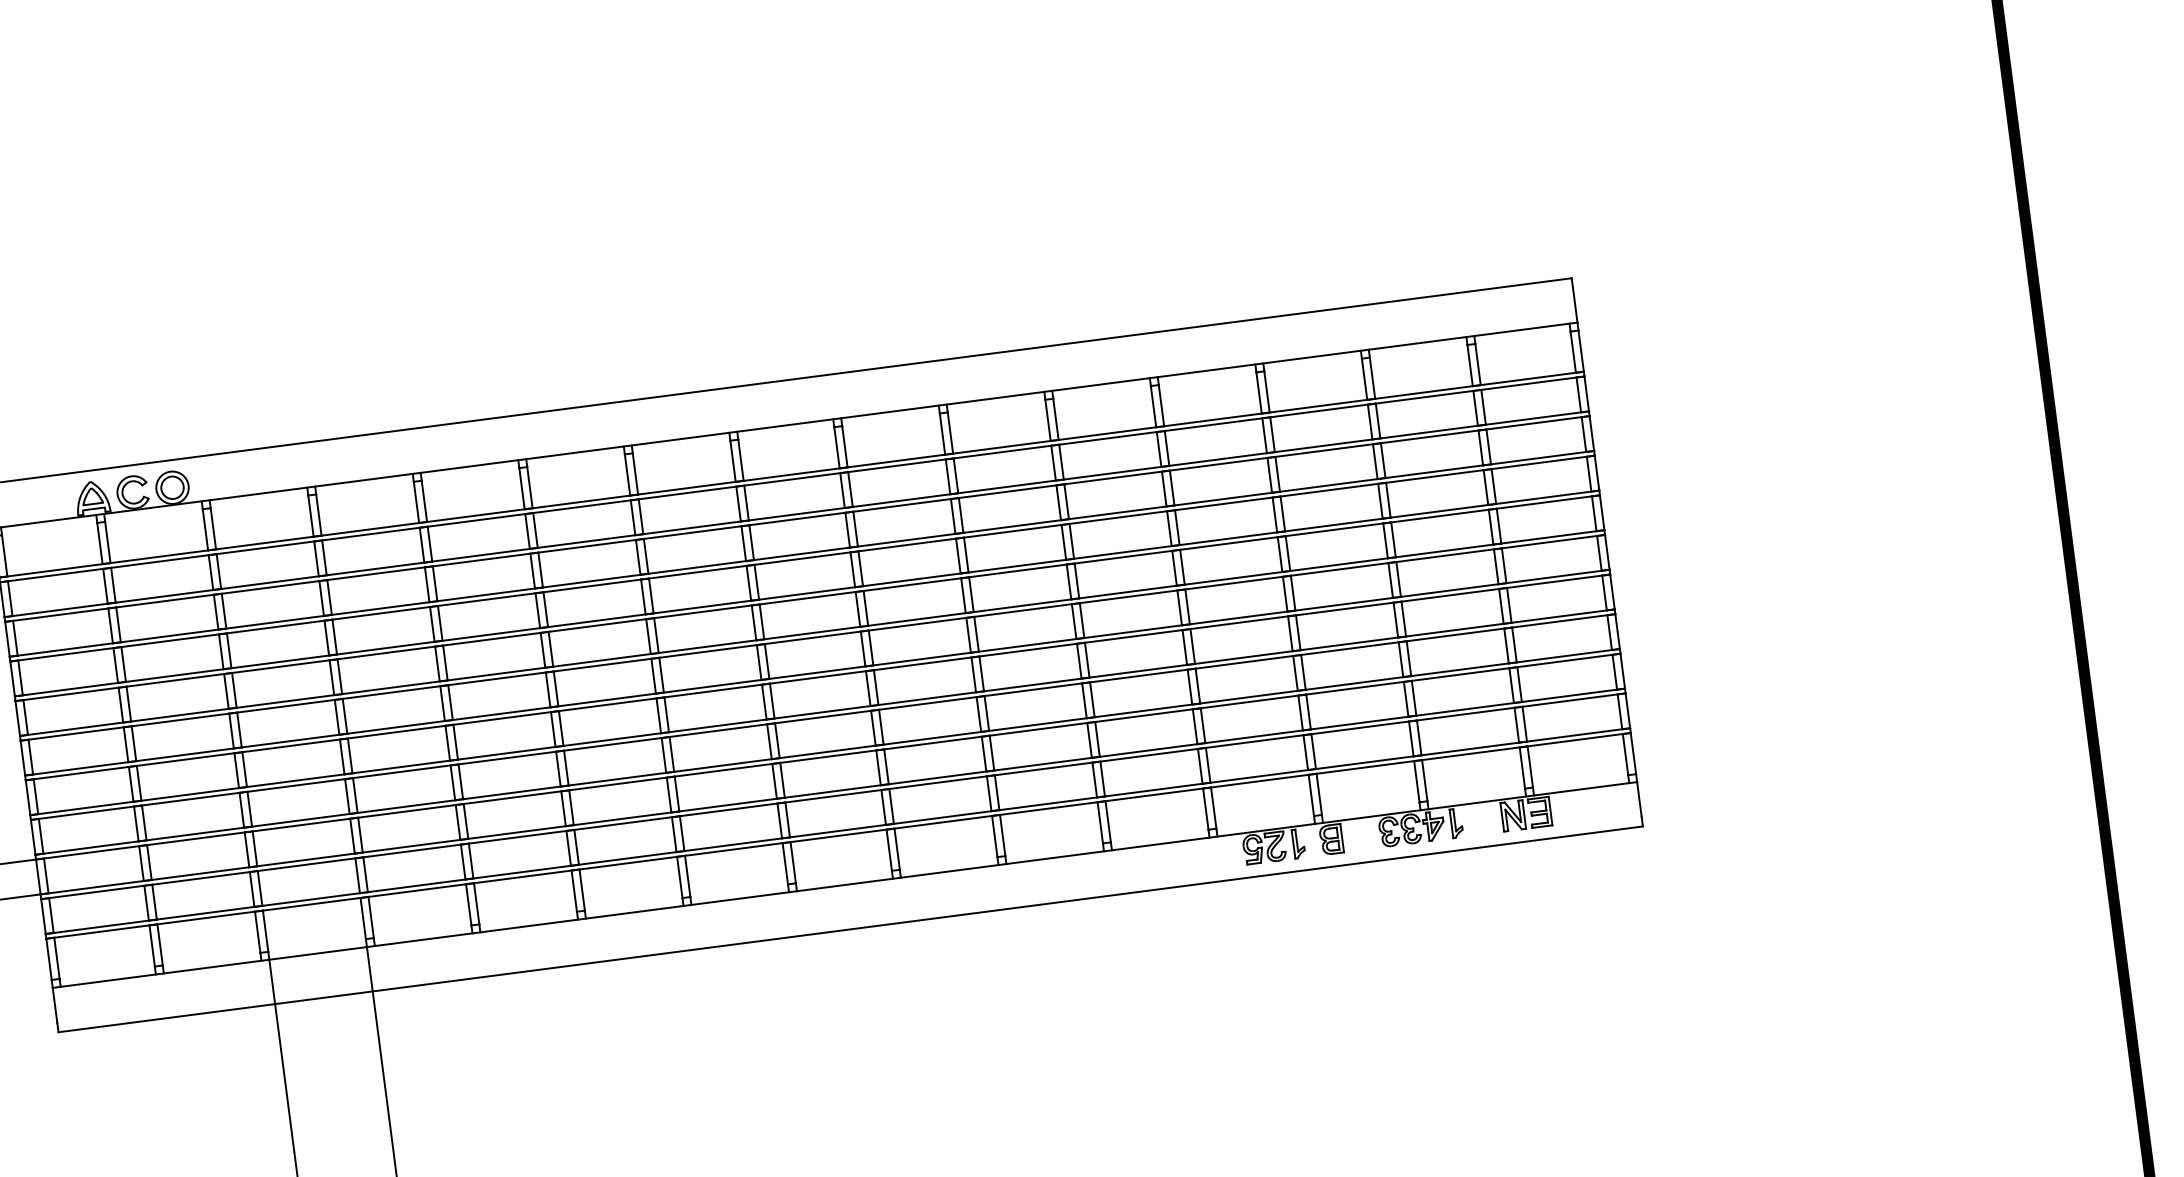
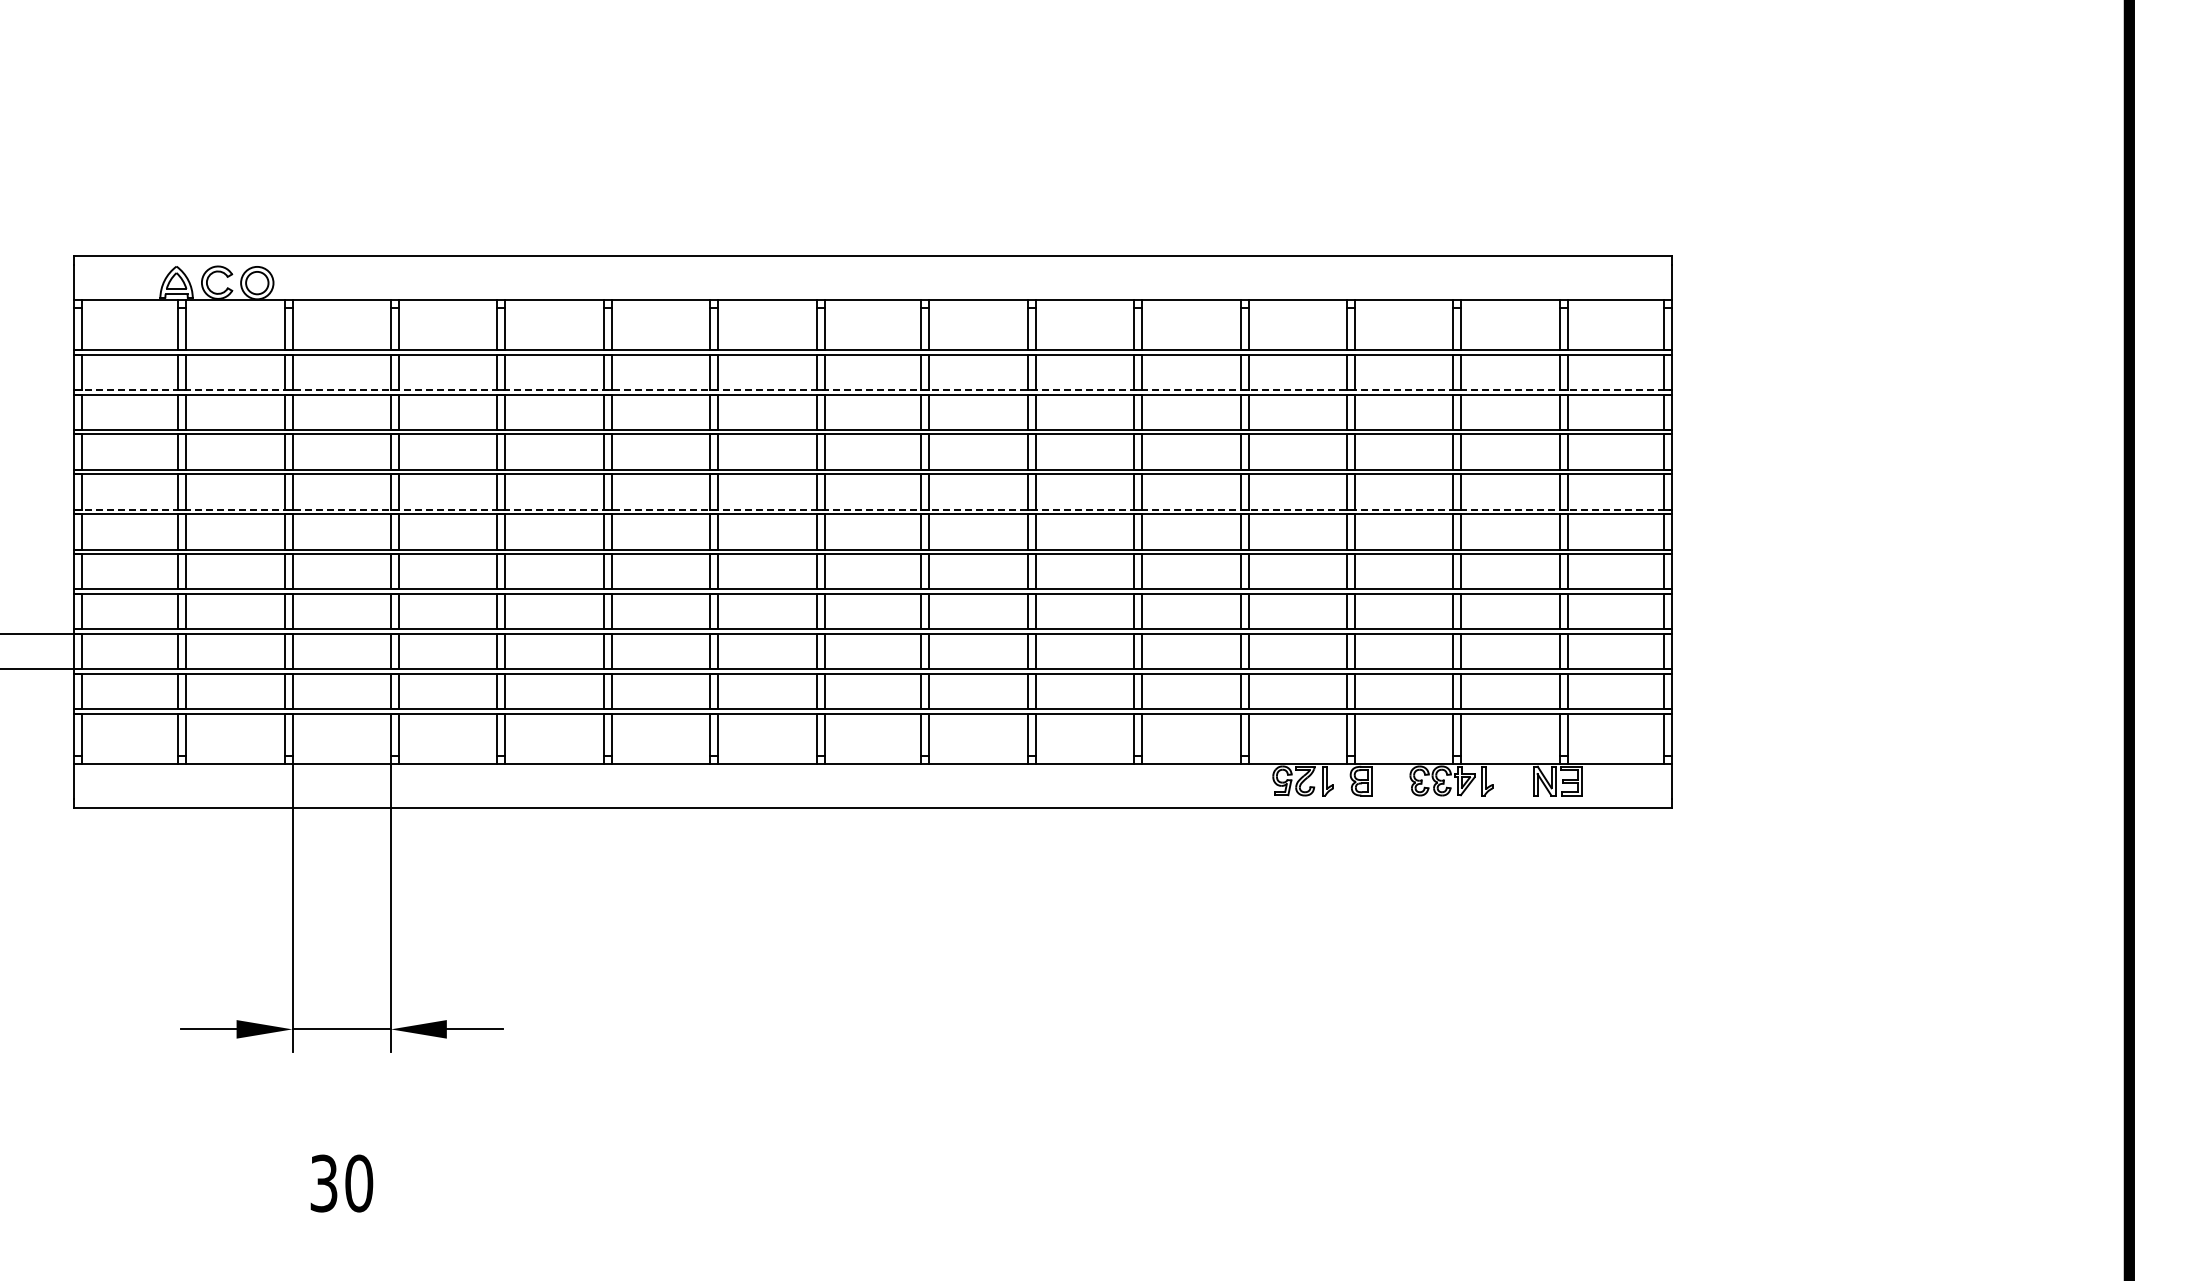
line: (796, 514) -> (872, 389), solid -> dashed
line: (811, 633) -> (872, 509), solid -> dashed

